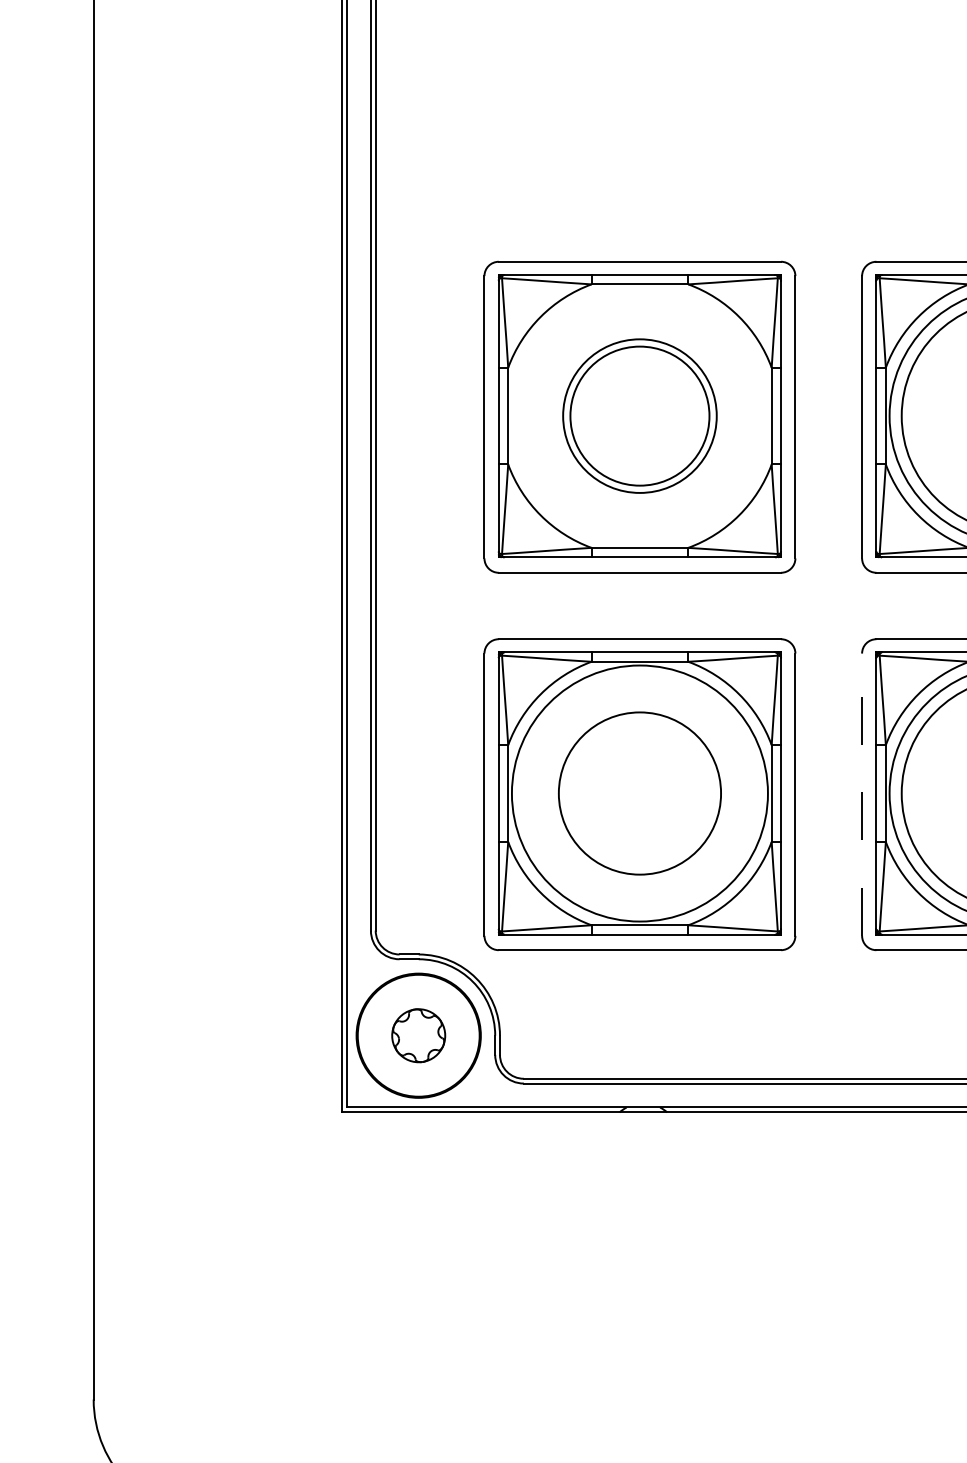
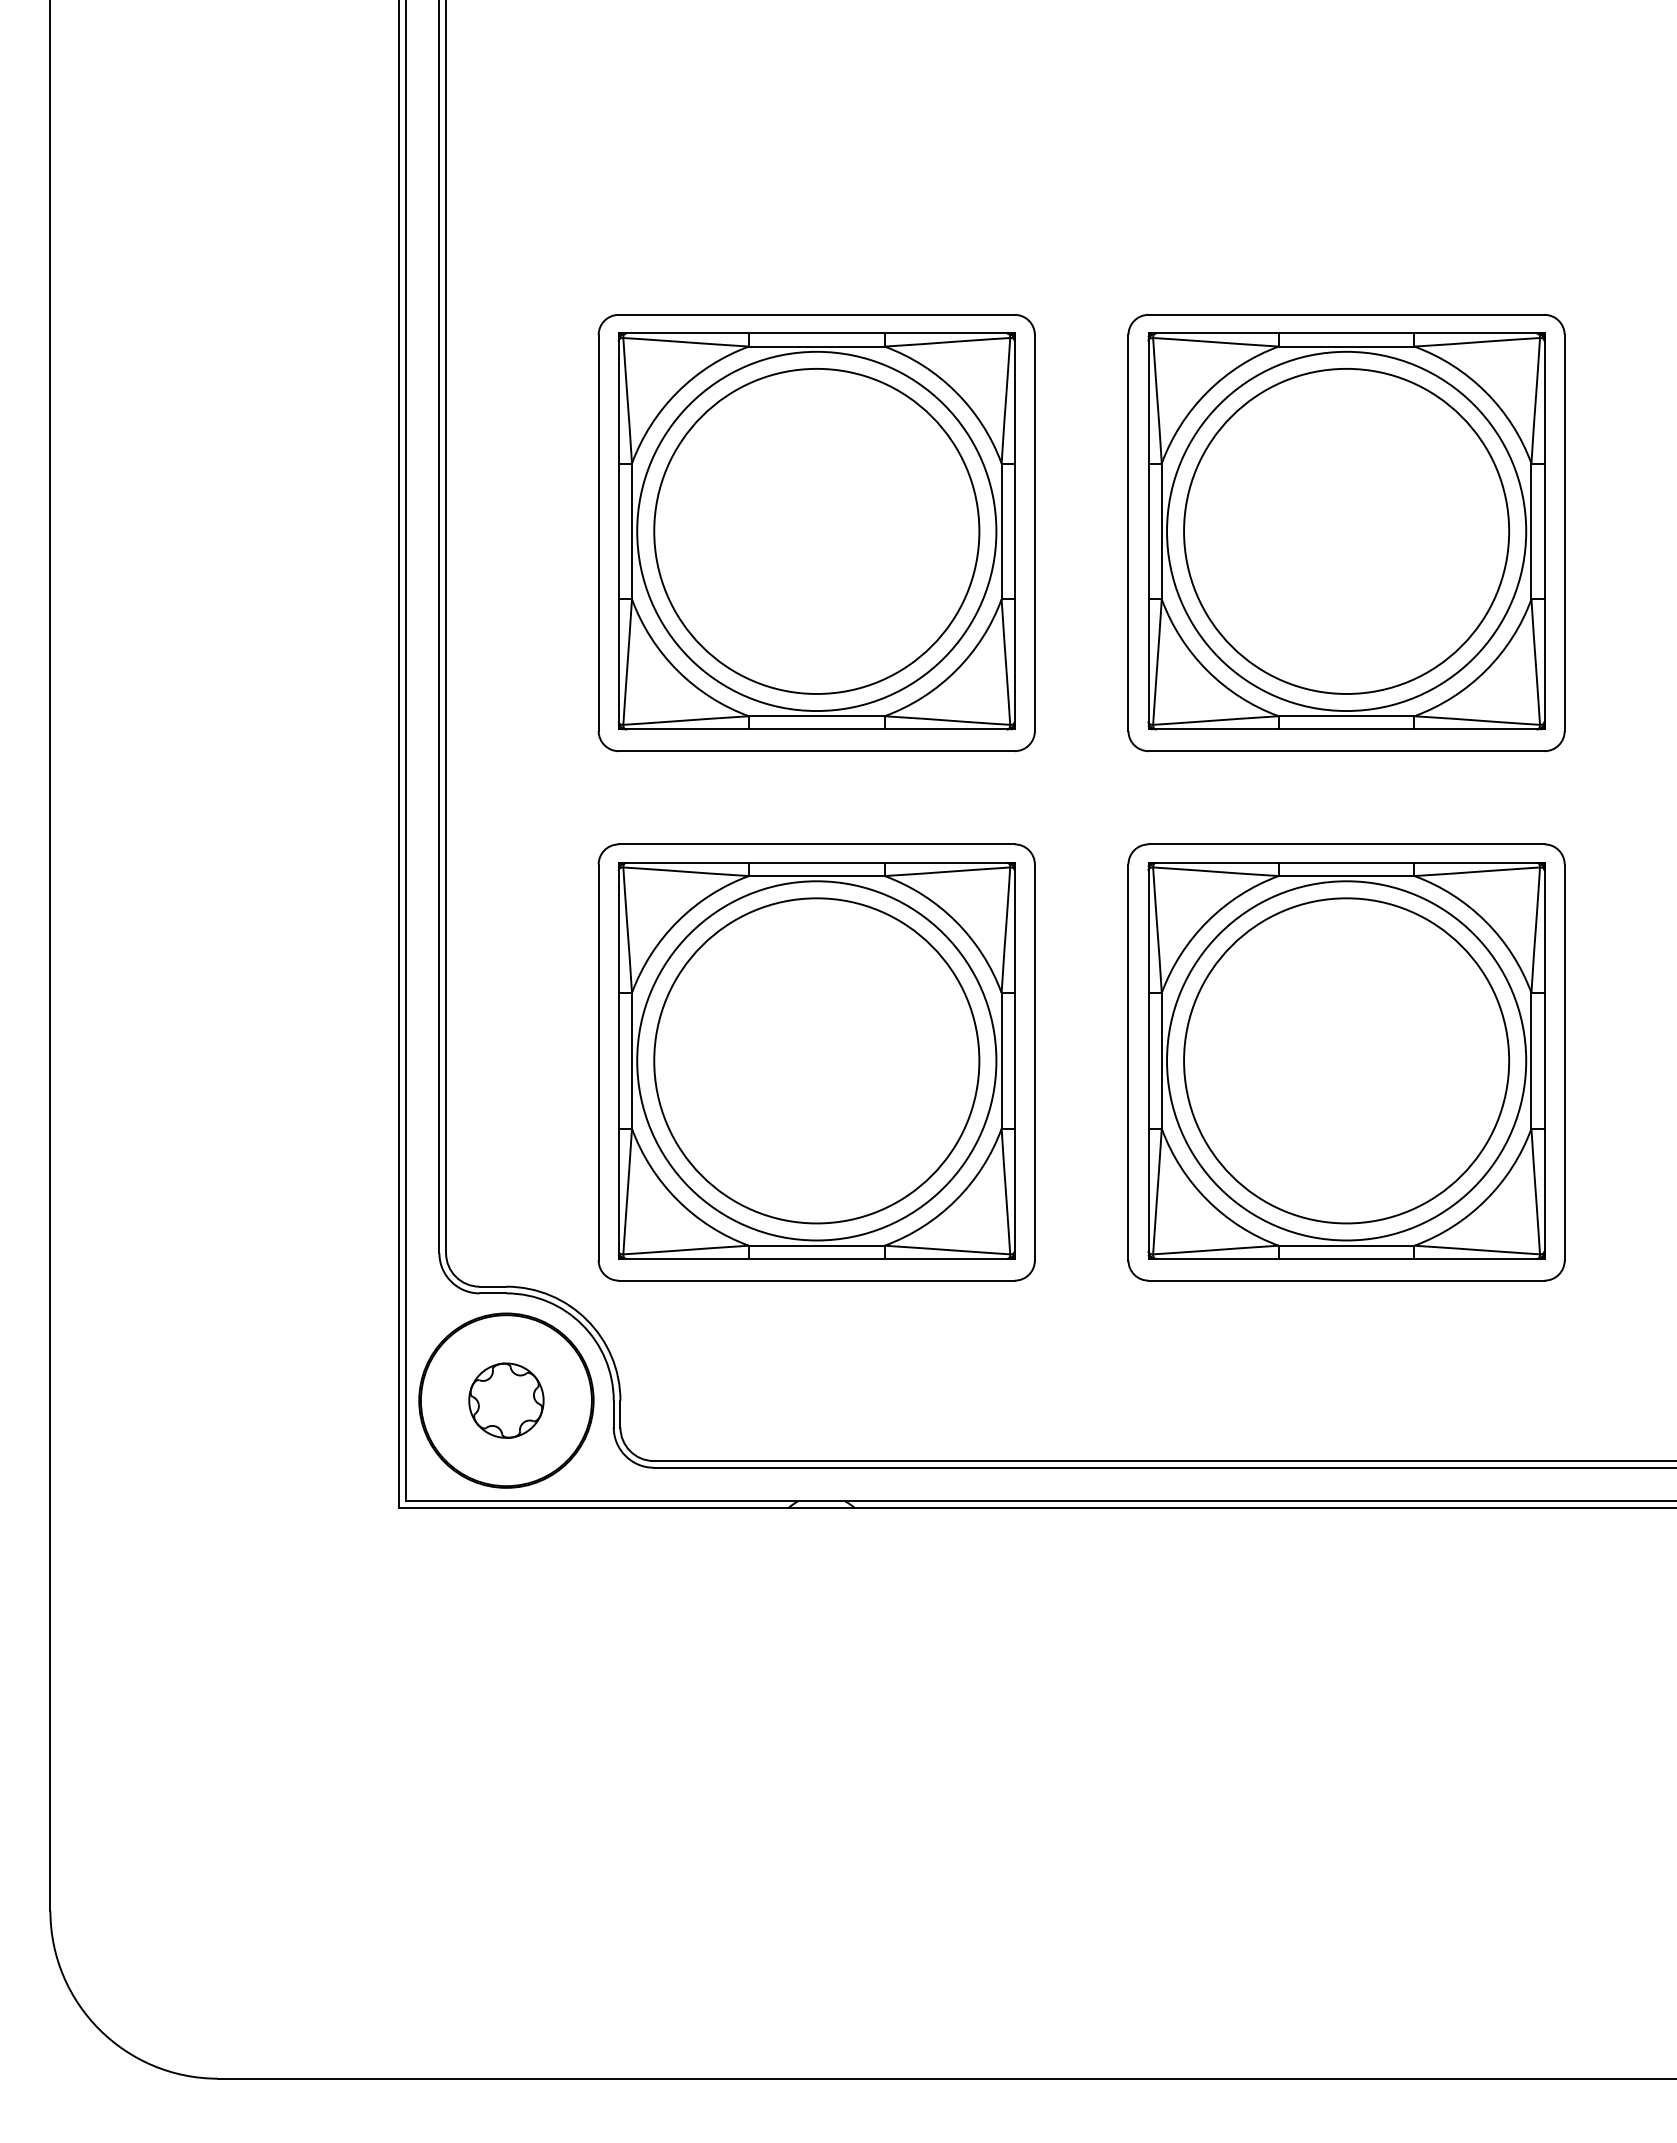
circle: (639, 415) -> (816, 530), size x1.67
circle: (639, 416) -> (816, 531), size x1.67
circle: (639, 793) -> (816, 1060), size x1.43
line: (862, 794) -> (1128, 1062), dashed -> solid

